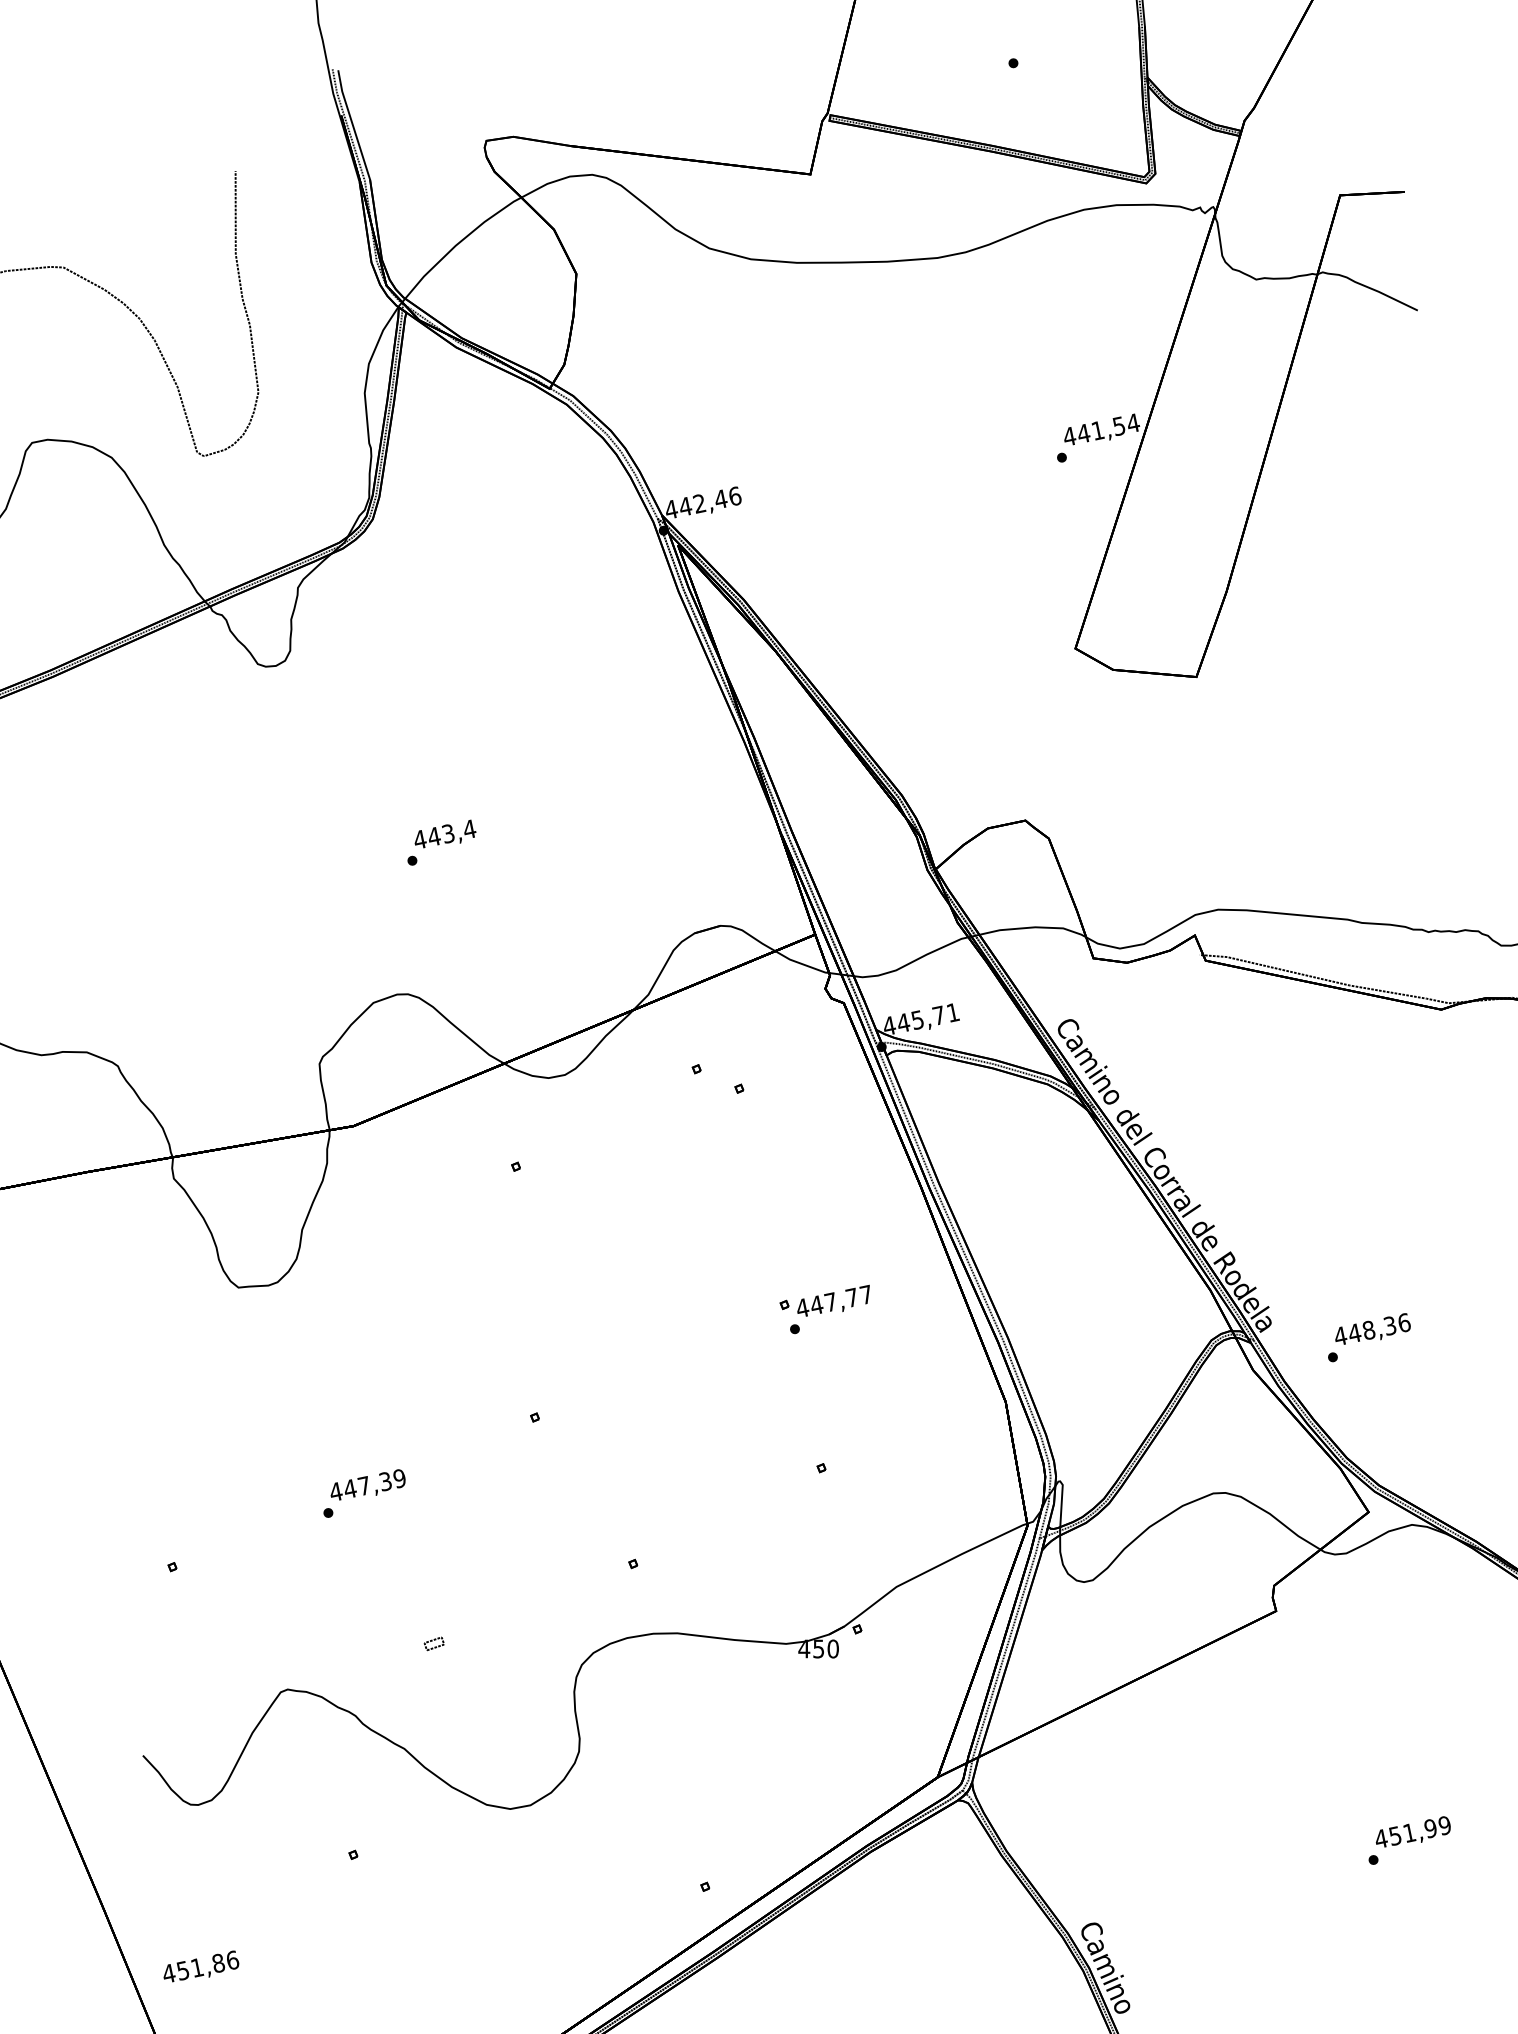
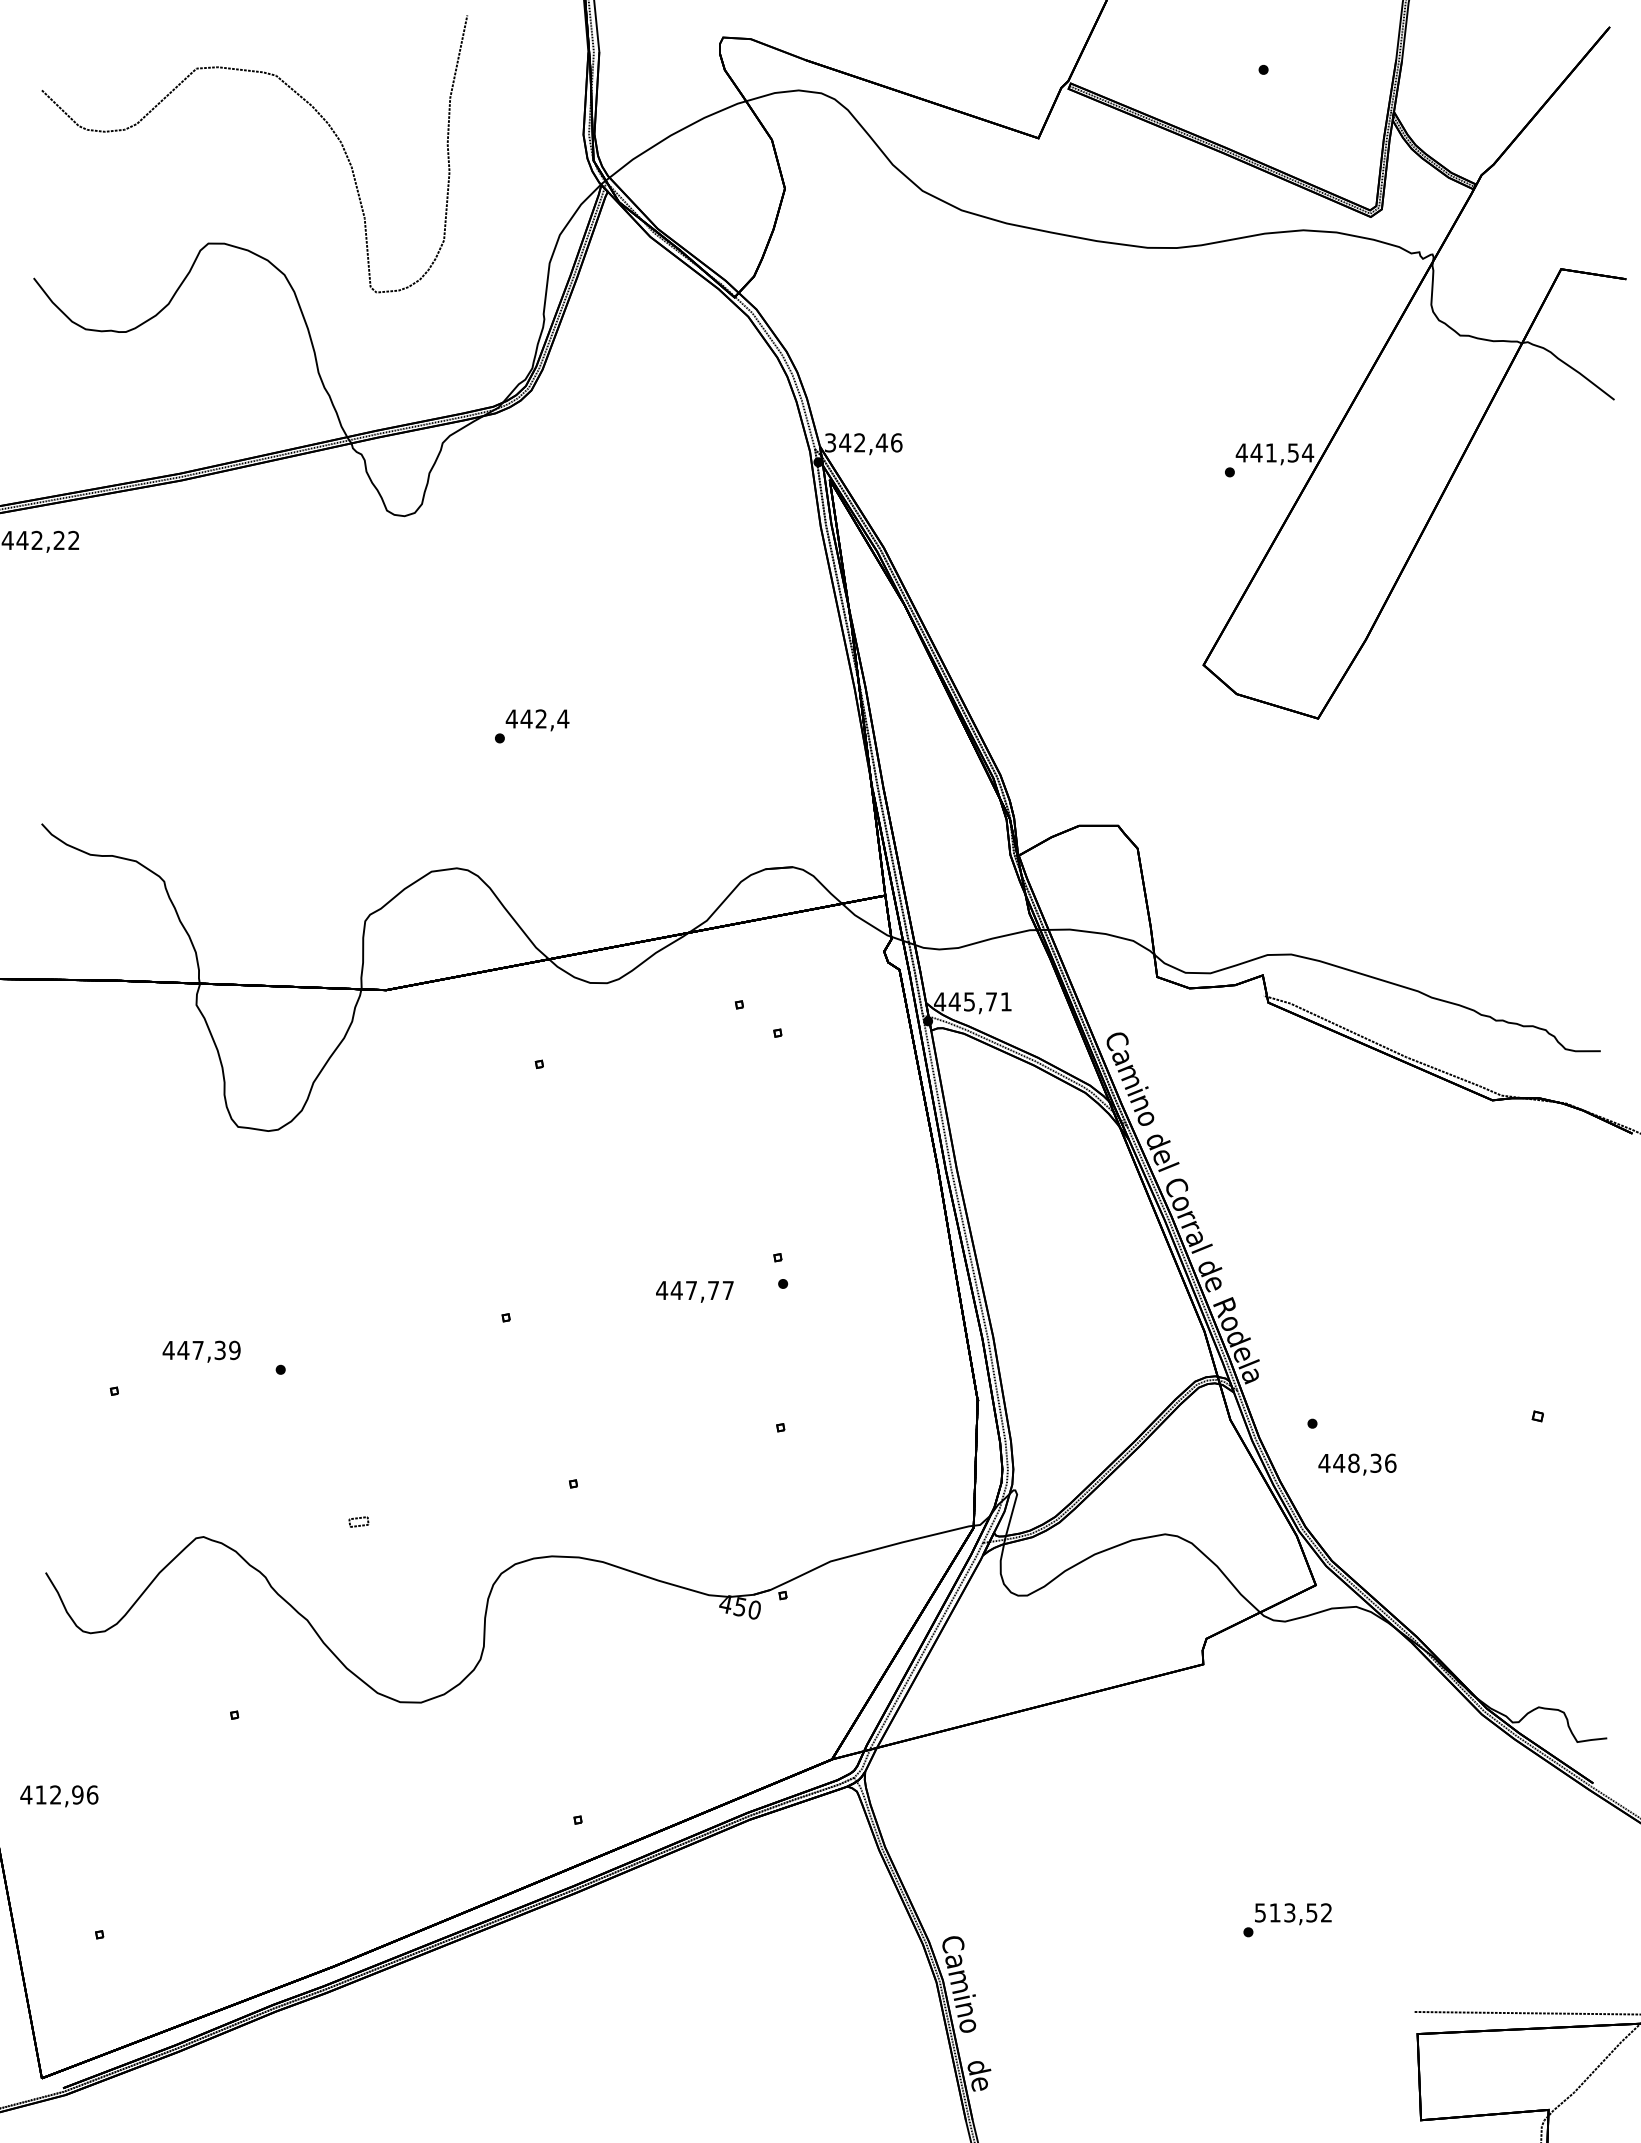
text: (671, 509) -> (830, 442), 442,46 -> 342,46
text: (447, 833) -> (540, 718), 443,4 -> 442,4
text: (833, 1302) -> (694, 1291), moved
text: (1372, 1330) -> (1357, 1464), moved
text: (367, 1486) -> (201, 1351), moved
text: (1412, 1831) -> (1293, 1912), 451,99 -> 513,52
text: (200, 1966) -> (59, 1794), 451,86 -> 412,96

